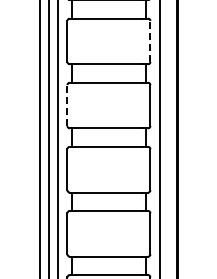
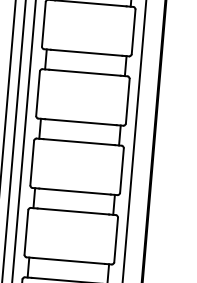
line: (150, 41) -> (133, 31), dashed -> solid
line: (67, 105) -> (38, 93), dashed -> solid

